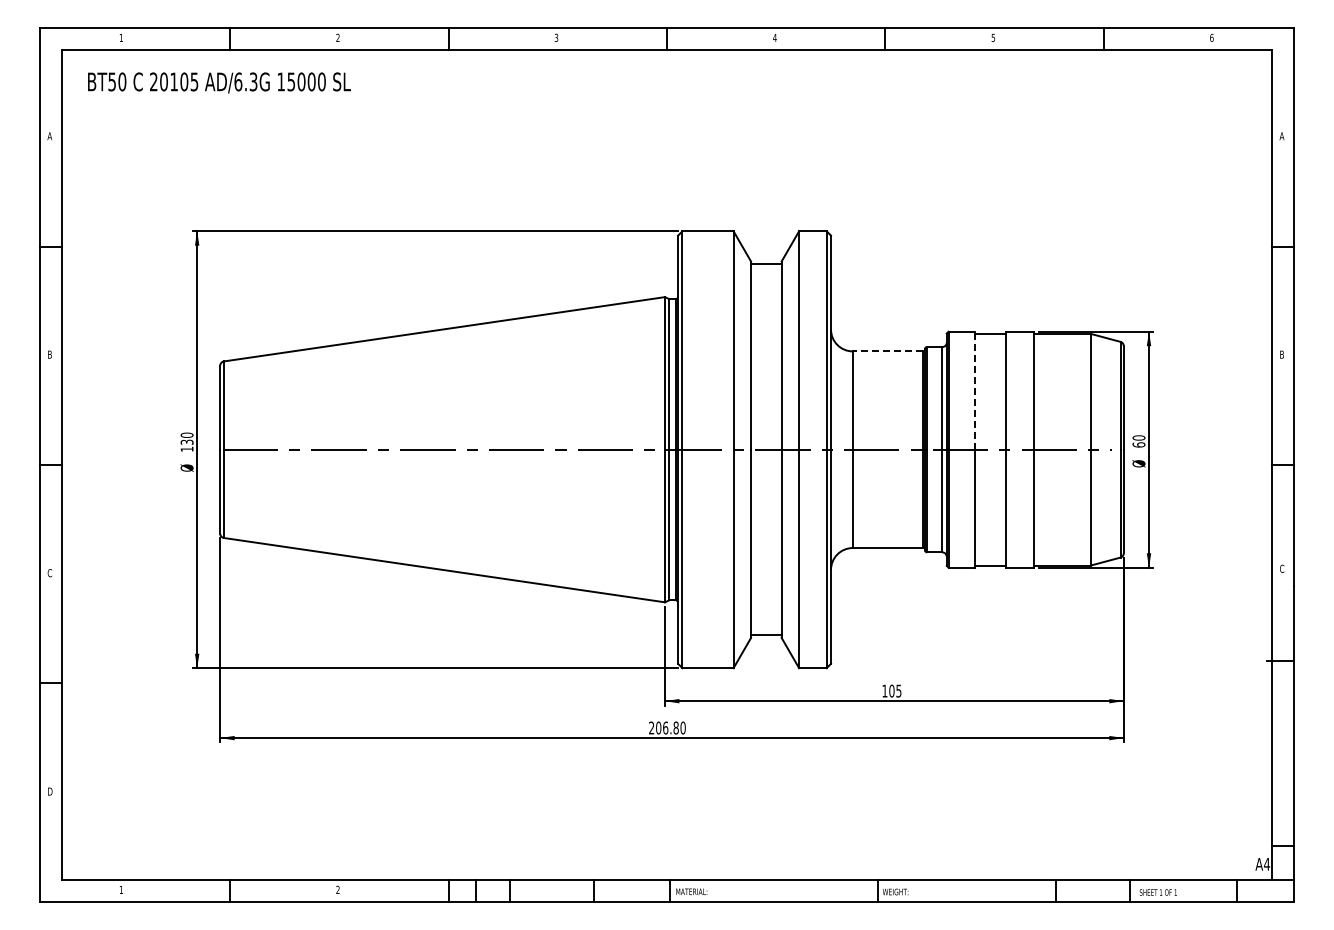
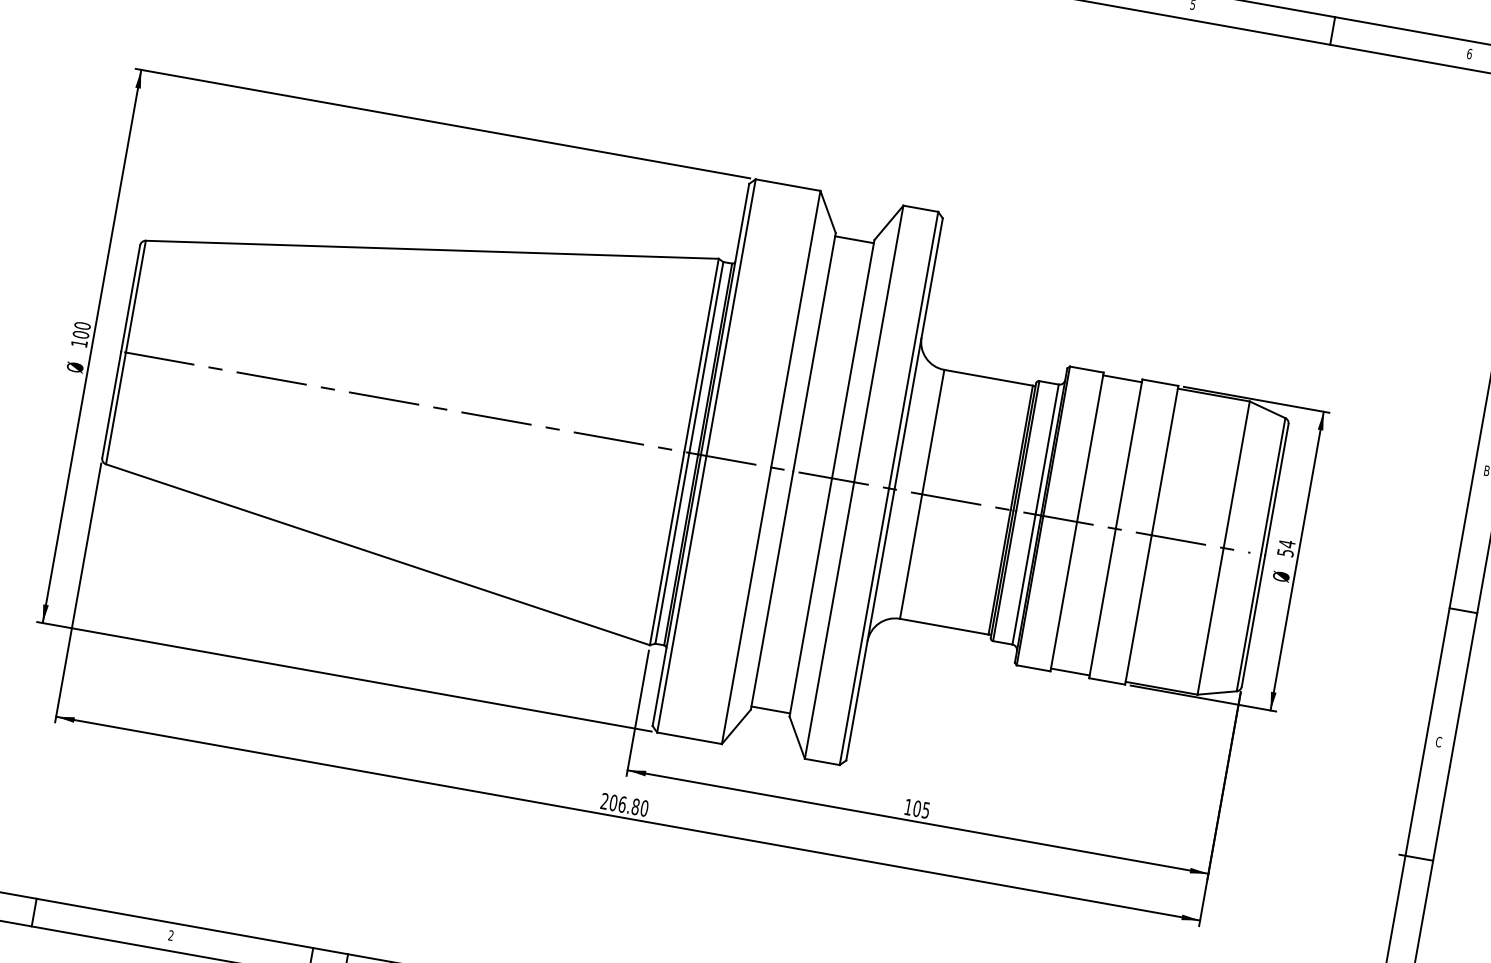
line: (887, 351) -> (988, 377), dashed -> solid
line: (975, 390) -> (1090, 447), dashed -> solid
text: (186, 441) -> (80, 333), 130 -> 100
text: (1138, 441) -> (1285, 548), 60 -> 54

